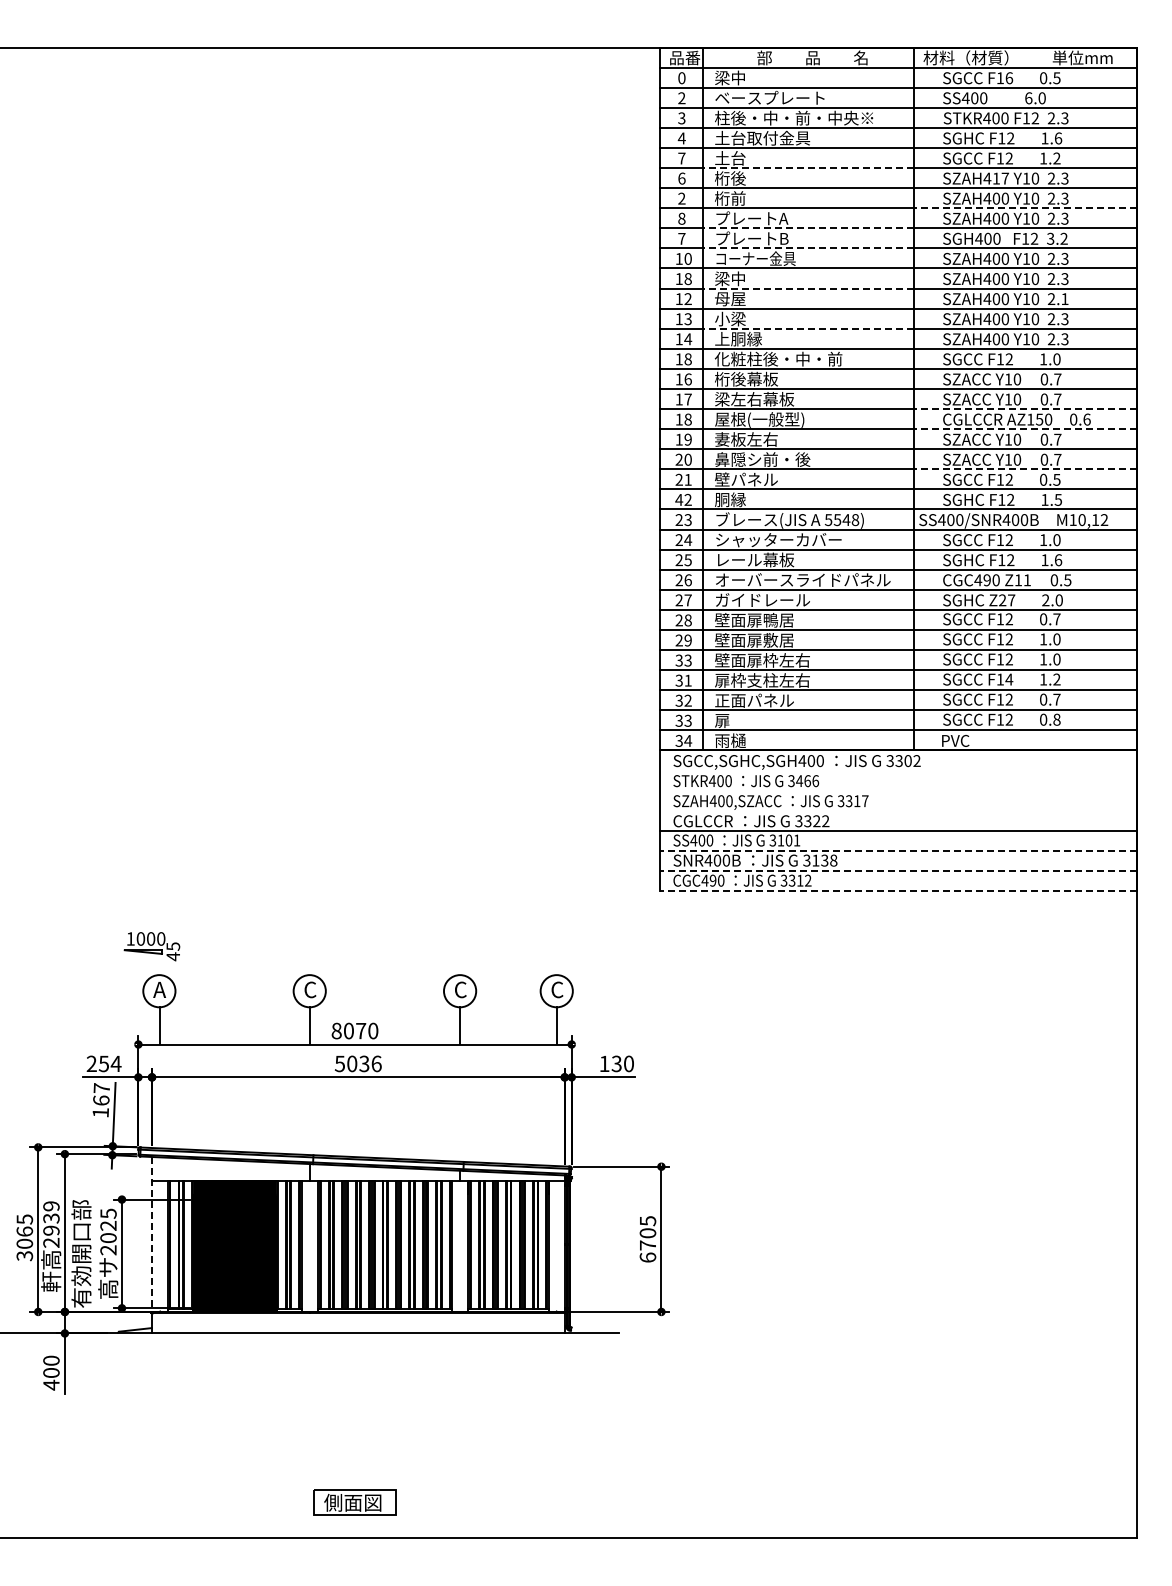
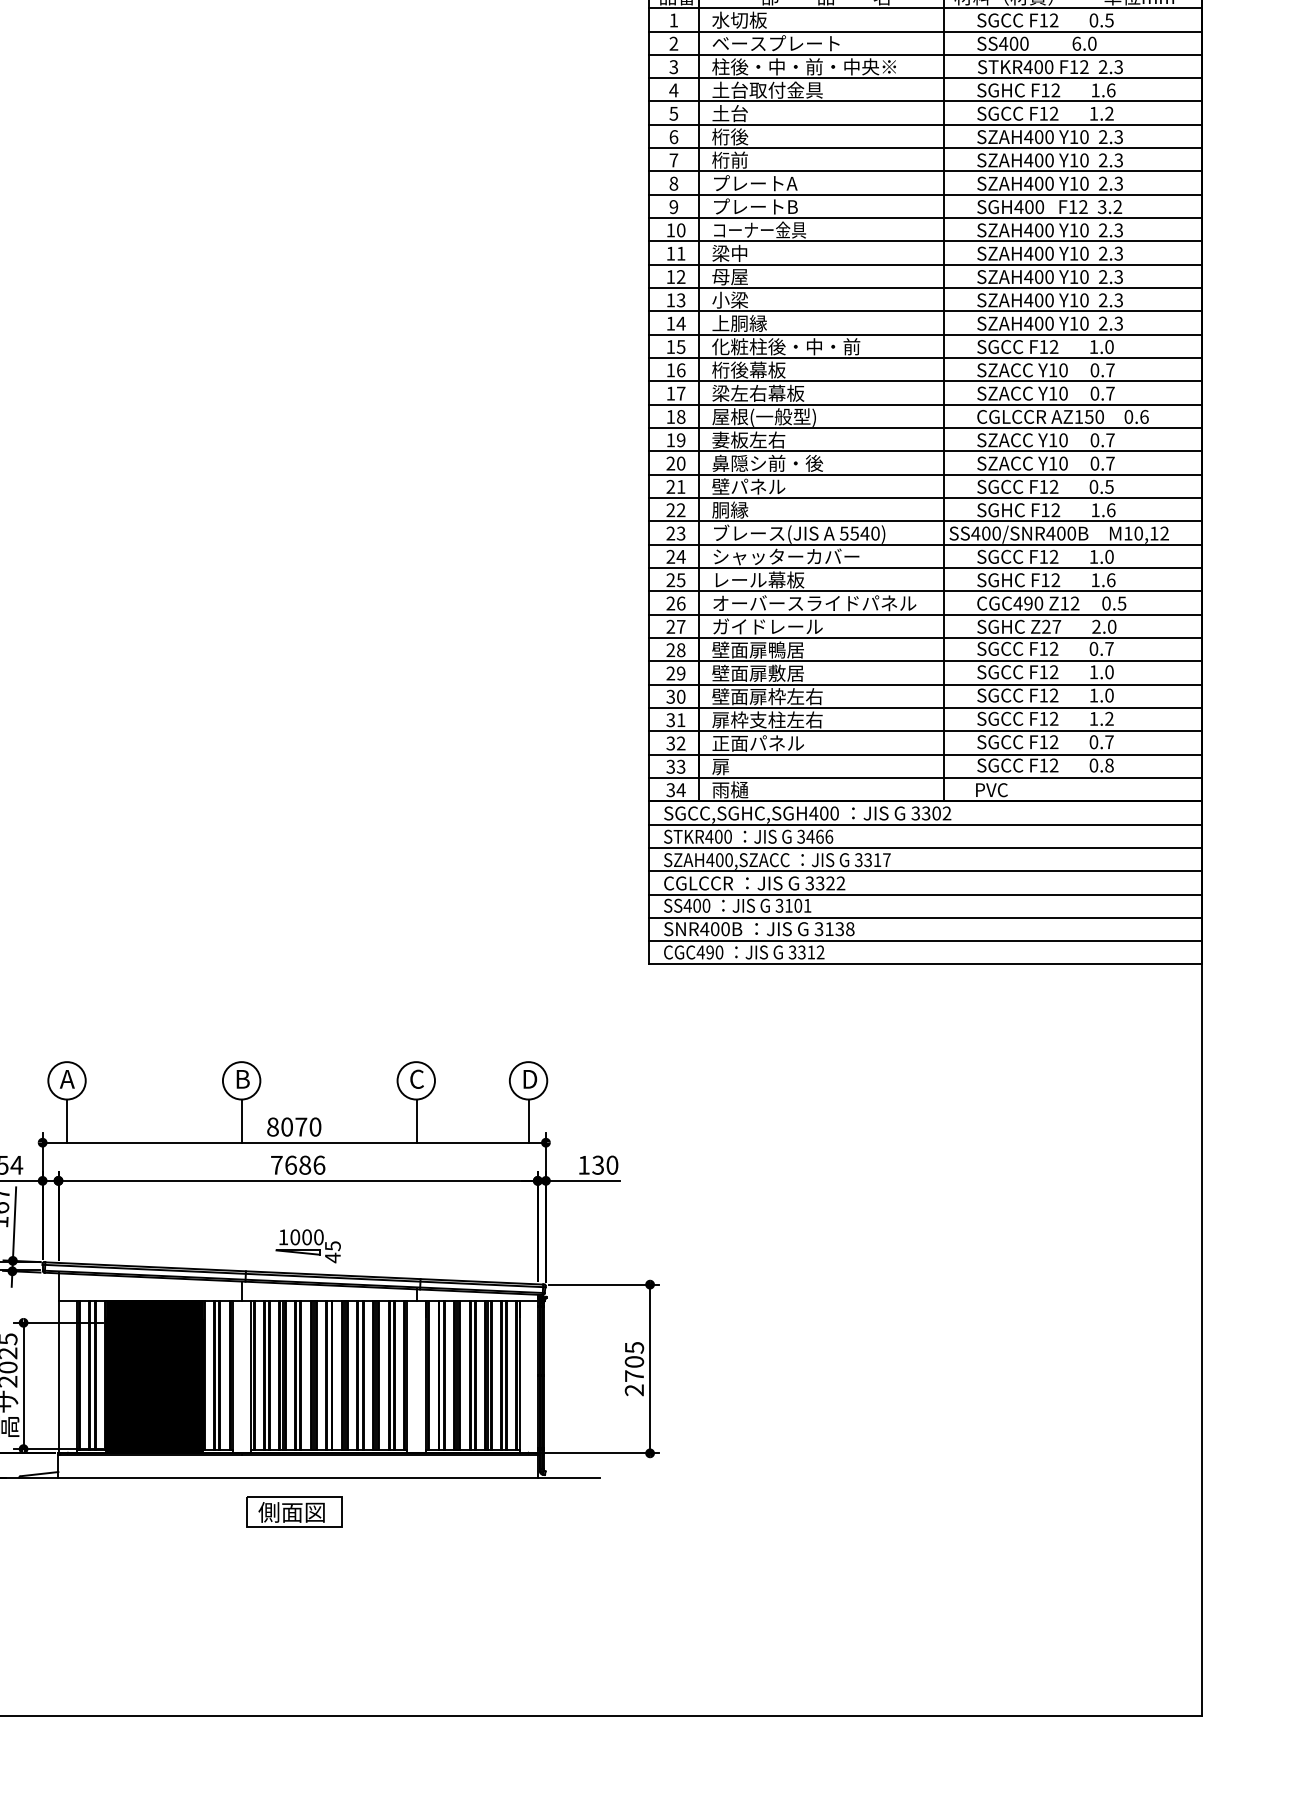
text: (738, 77) -> (739, 19), 梁中 -> 水切板
text: (681, 78) -> (673, 20), 0 -> 1
text: (1009, 78) -> (1054, 20), F16 -> F12
text: (681, 158) -> (673, 113), 7 -> 5
line: (808, 168) -> (820, 125), dashed -> solid
text: (1000, 178) -> (1043, 136), SZAH417 -> SZAH400
text: (681, 198) -> (673, 160), 2 -> 7
line: (1024, 208) -> (1071, 171), dashed -> solid
line: (808, 228) -> (820, 195), dashed -> solid
text: (681, 238) -> (673, 206), 7 -> 9
line: (808, 248) -> (820, 218), dashed -> solid
text: (687, 279) -> (680, 254), 18 -> 11
line: (808, 288) -> (820, 264), dashed -> solid
text: (1064, 299) -> (1118, 277), 2.1 -> 2.3
line: (808, 328) -> (820, 311), dashed -> solid
text: (687, 359) -> (680, 347), 18 -> 15
line: (1024, 409) -> (1071, 405), dashed -> solid
line: (1024, 429) -> (1071, 428), dashed -> solid
line: (1024, 469) -> (1071, 474), dashed -> solid
text: (679, 499) -> (671, 509), 42 -> 22
text: (1058, 499) -> (1111, 509), 1.5 -> 1.6
text: (855, 519) -> (875, 532), 5548) -> 5540)
text: (1027, 579) -> (1075, 602), Z11 -> Z12
text: (687, 660) -> (680, 696), 33 -> 30
text: (1009, 679) -> (1054, 718), F14 -> F12
line: (898, 770) -> (925, 824), added
line: (898, 790) -> (925, 847), added
line: (898, 810) -> (925, 870), added
line: (898, 850) -> (925, 917), dashed -> solid
line: (898, 870) -> (925, 940), dashed -> solid
line: (898, 891) -> (925, 965), dashed -> solid
part: (151, 946) -> (307, 1246), moved
text: (310, 989) -> (242, 1078), C -> B
text: (557, 989) -> (529, 1078), C -> D
text: (351, 1063) -> (290, 1164), 5036 -> 7686
line: (152, 1234) -> (59, 1363), dashed -> solid
text: (647, 1257) -> (633, 1390), 6705 -> 2705
part: (354, 1502) -> (293, 1512), moved

